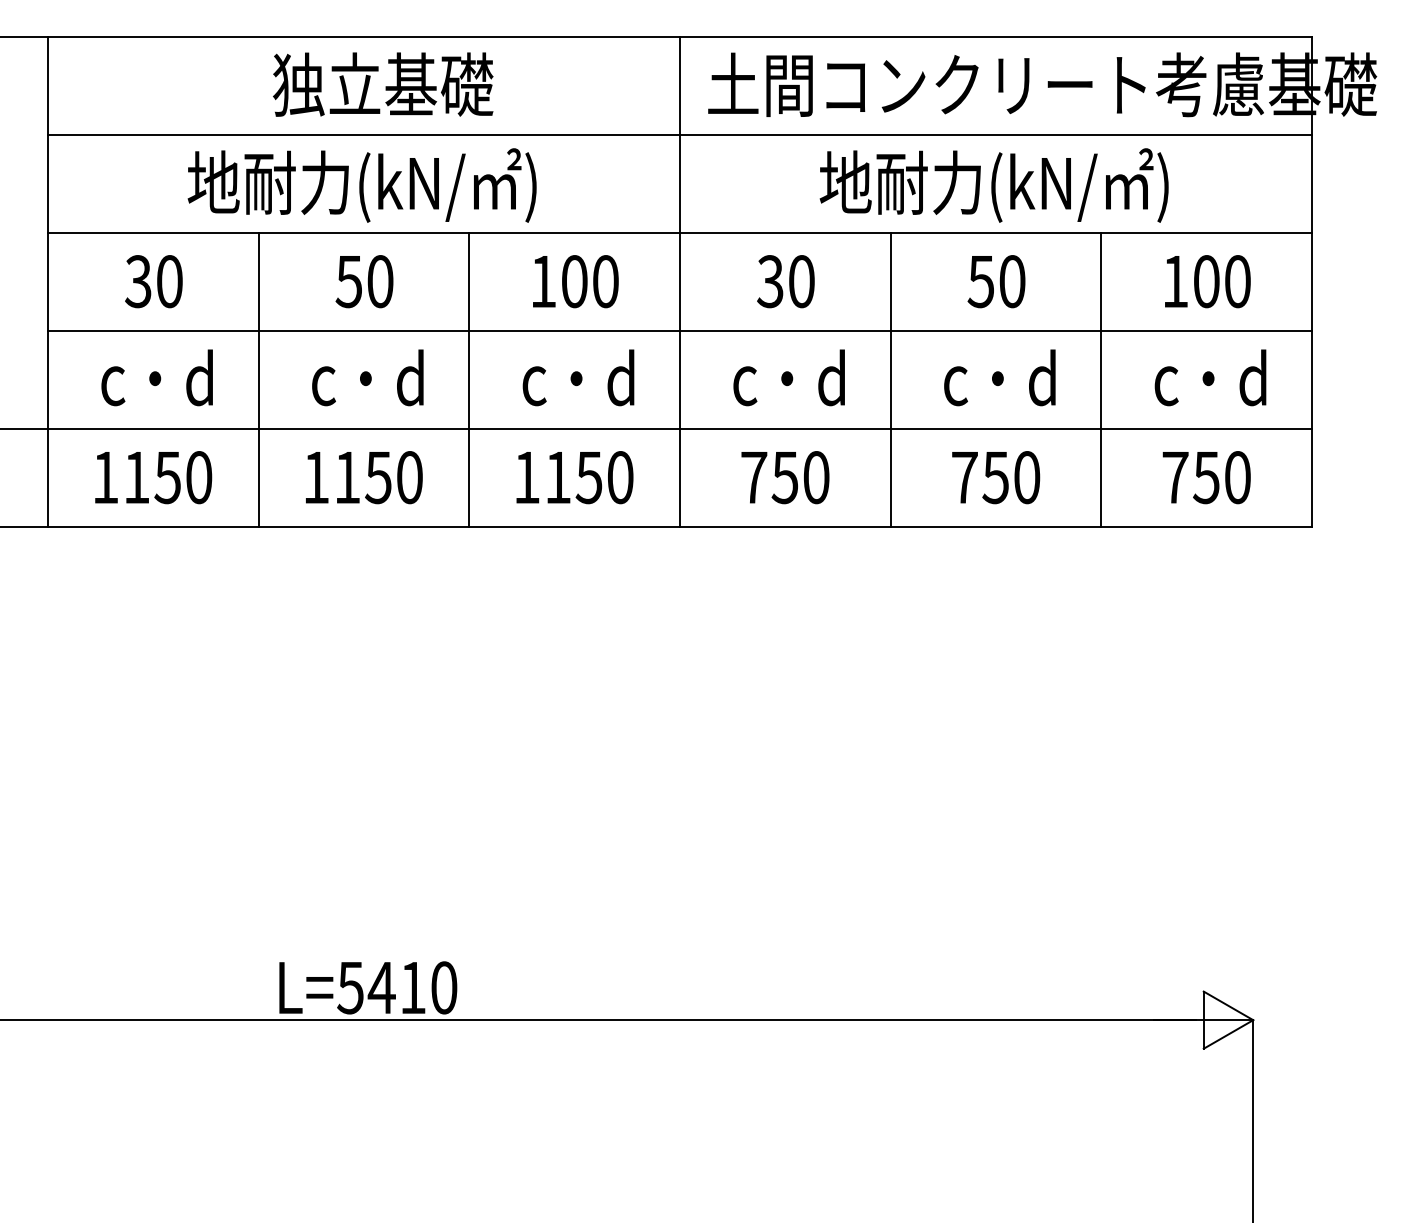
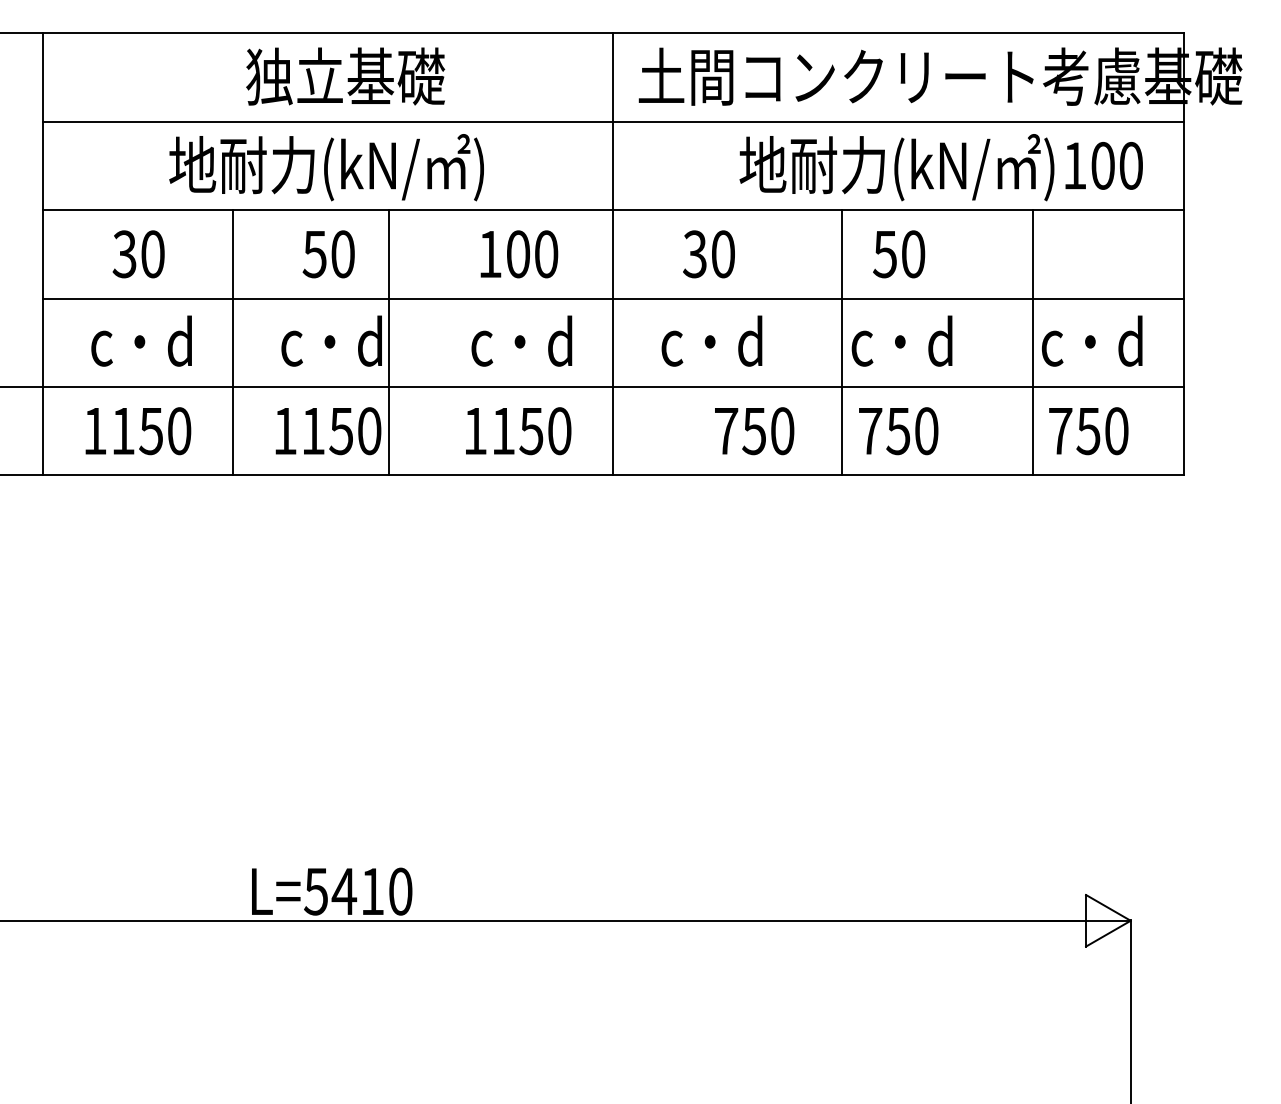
text: (1207, 281) -> (1103, 165), moved
line: (469, 379) -> (389, 342), moved
line: (890, 379) -> (841, 342), moved
line: (1101, 379) -> (1033, 342), moved
text: (785, 477) -> (754, 431), moved

